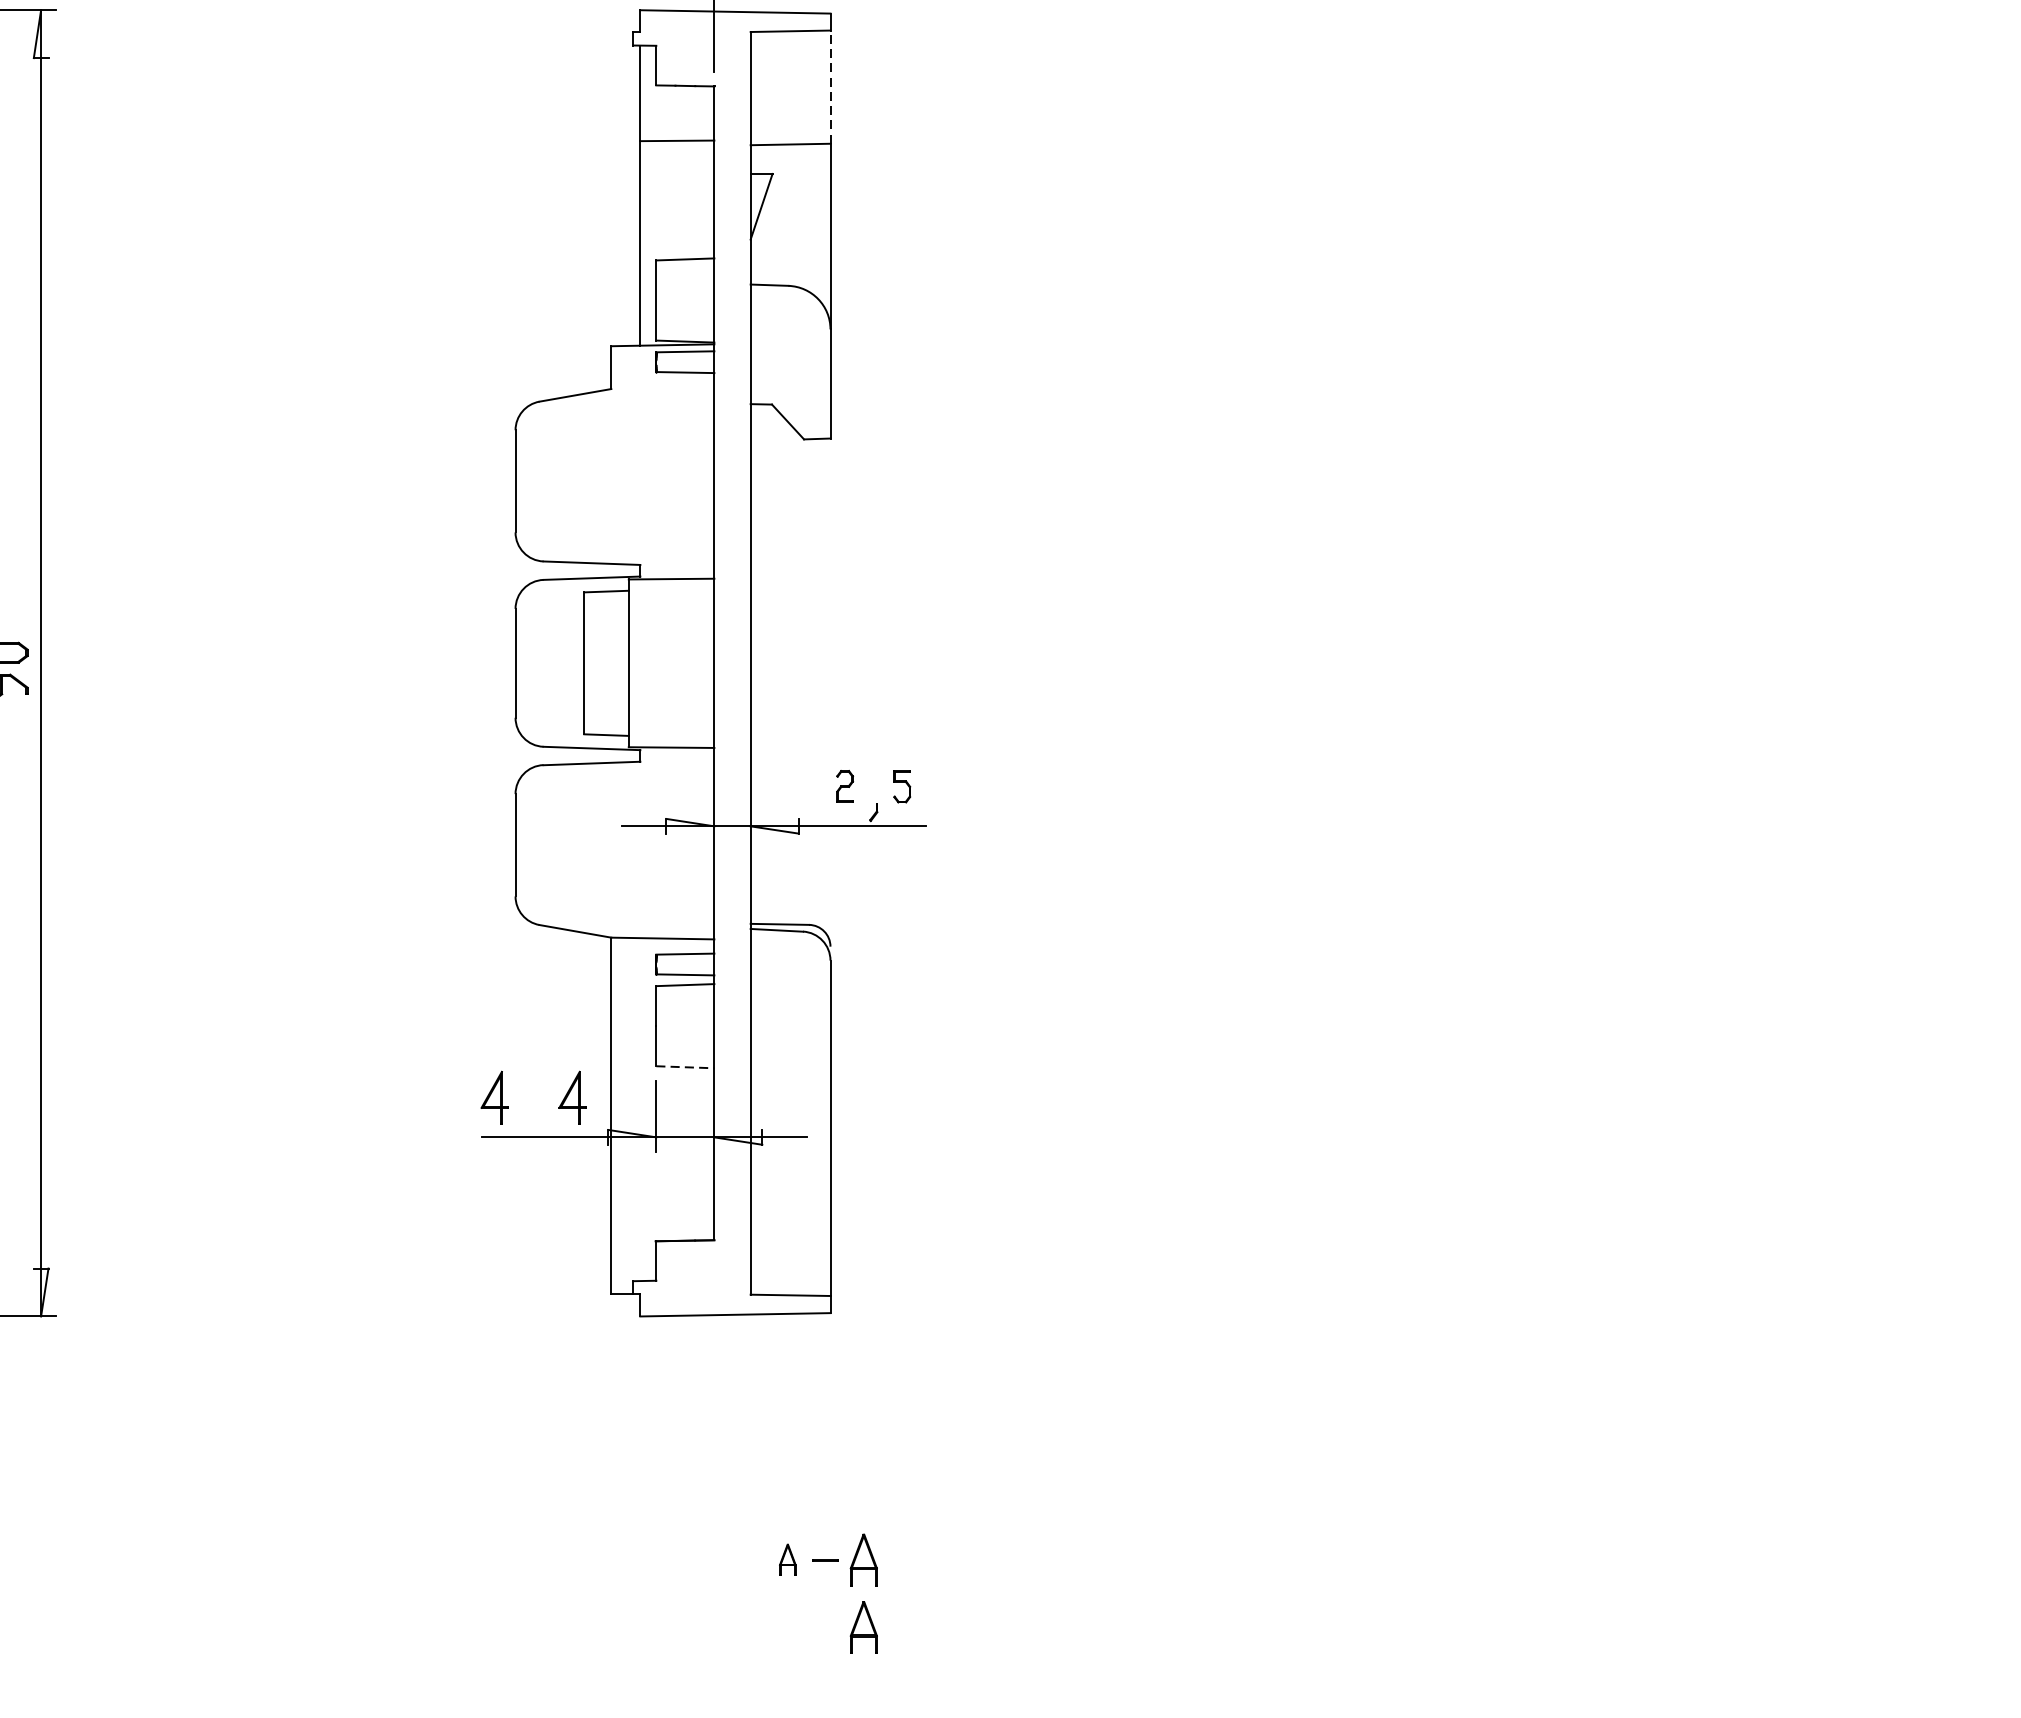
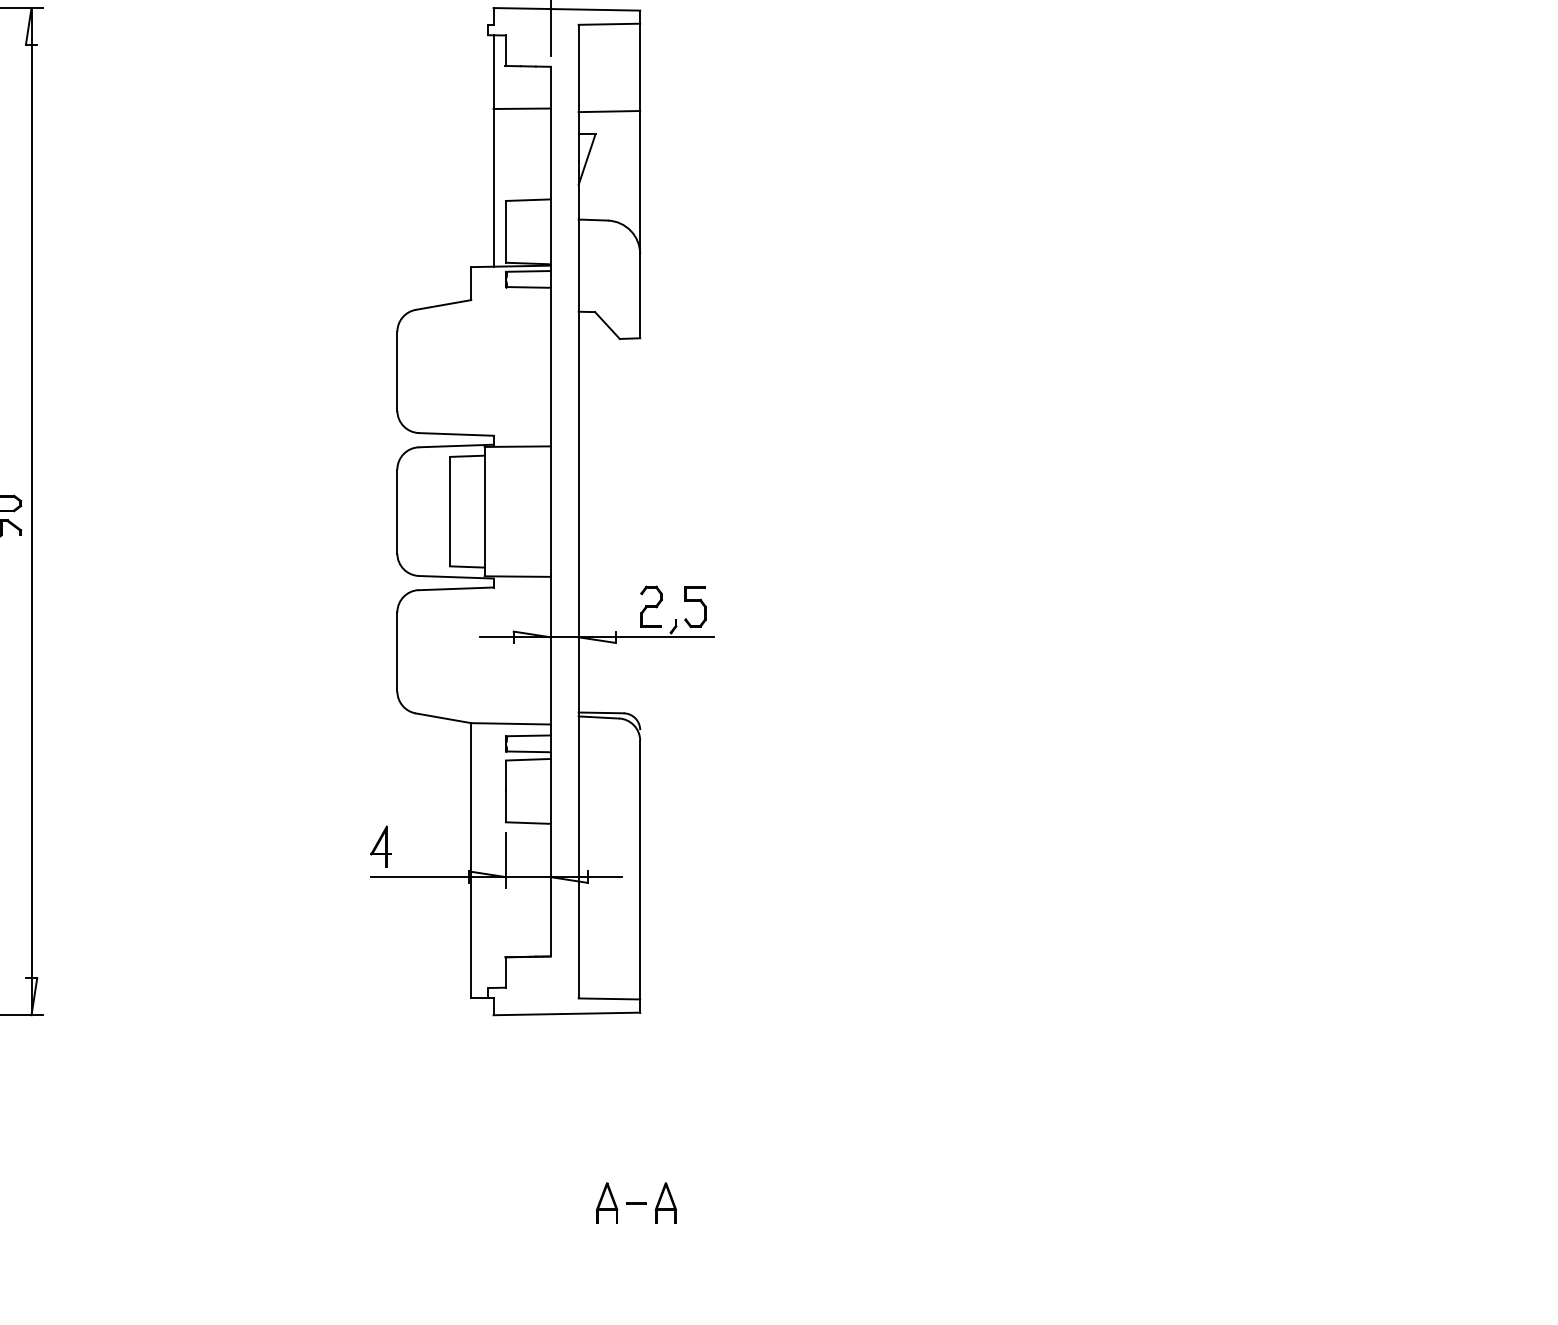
line: (830, 87) -> (640, 67), dashed -> solid
part: (845, 786) -> (651, 606), size x1.67
part: (902, 786) -> (695, 606), size x1.67
line: (685, 1067) -> (528, 823), dashed -> solid
part: (571, 1097) -> (440, 846), removed
part: (788, 1559) -> (607, 1202), size x1.67
part: (863, 1626) -> (665, 1254), removed

